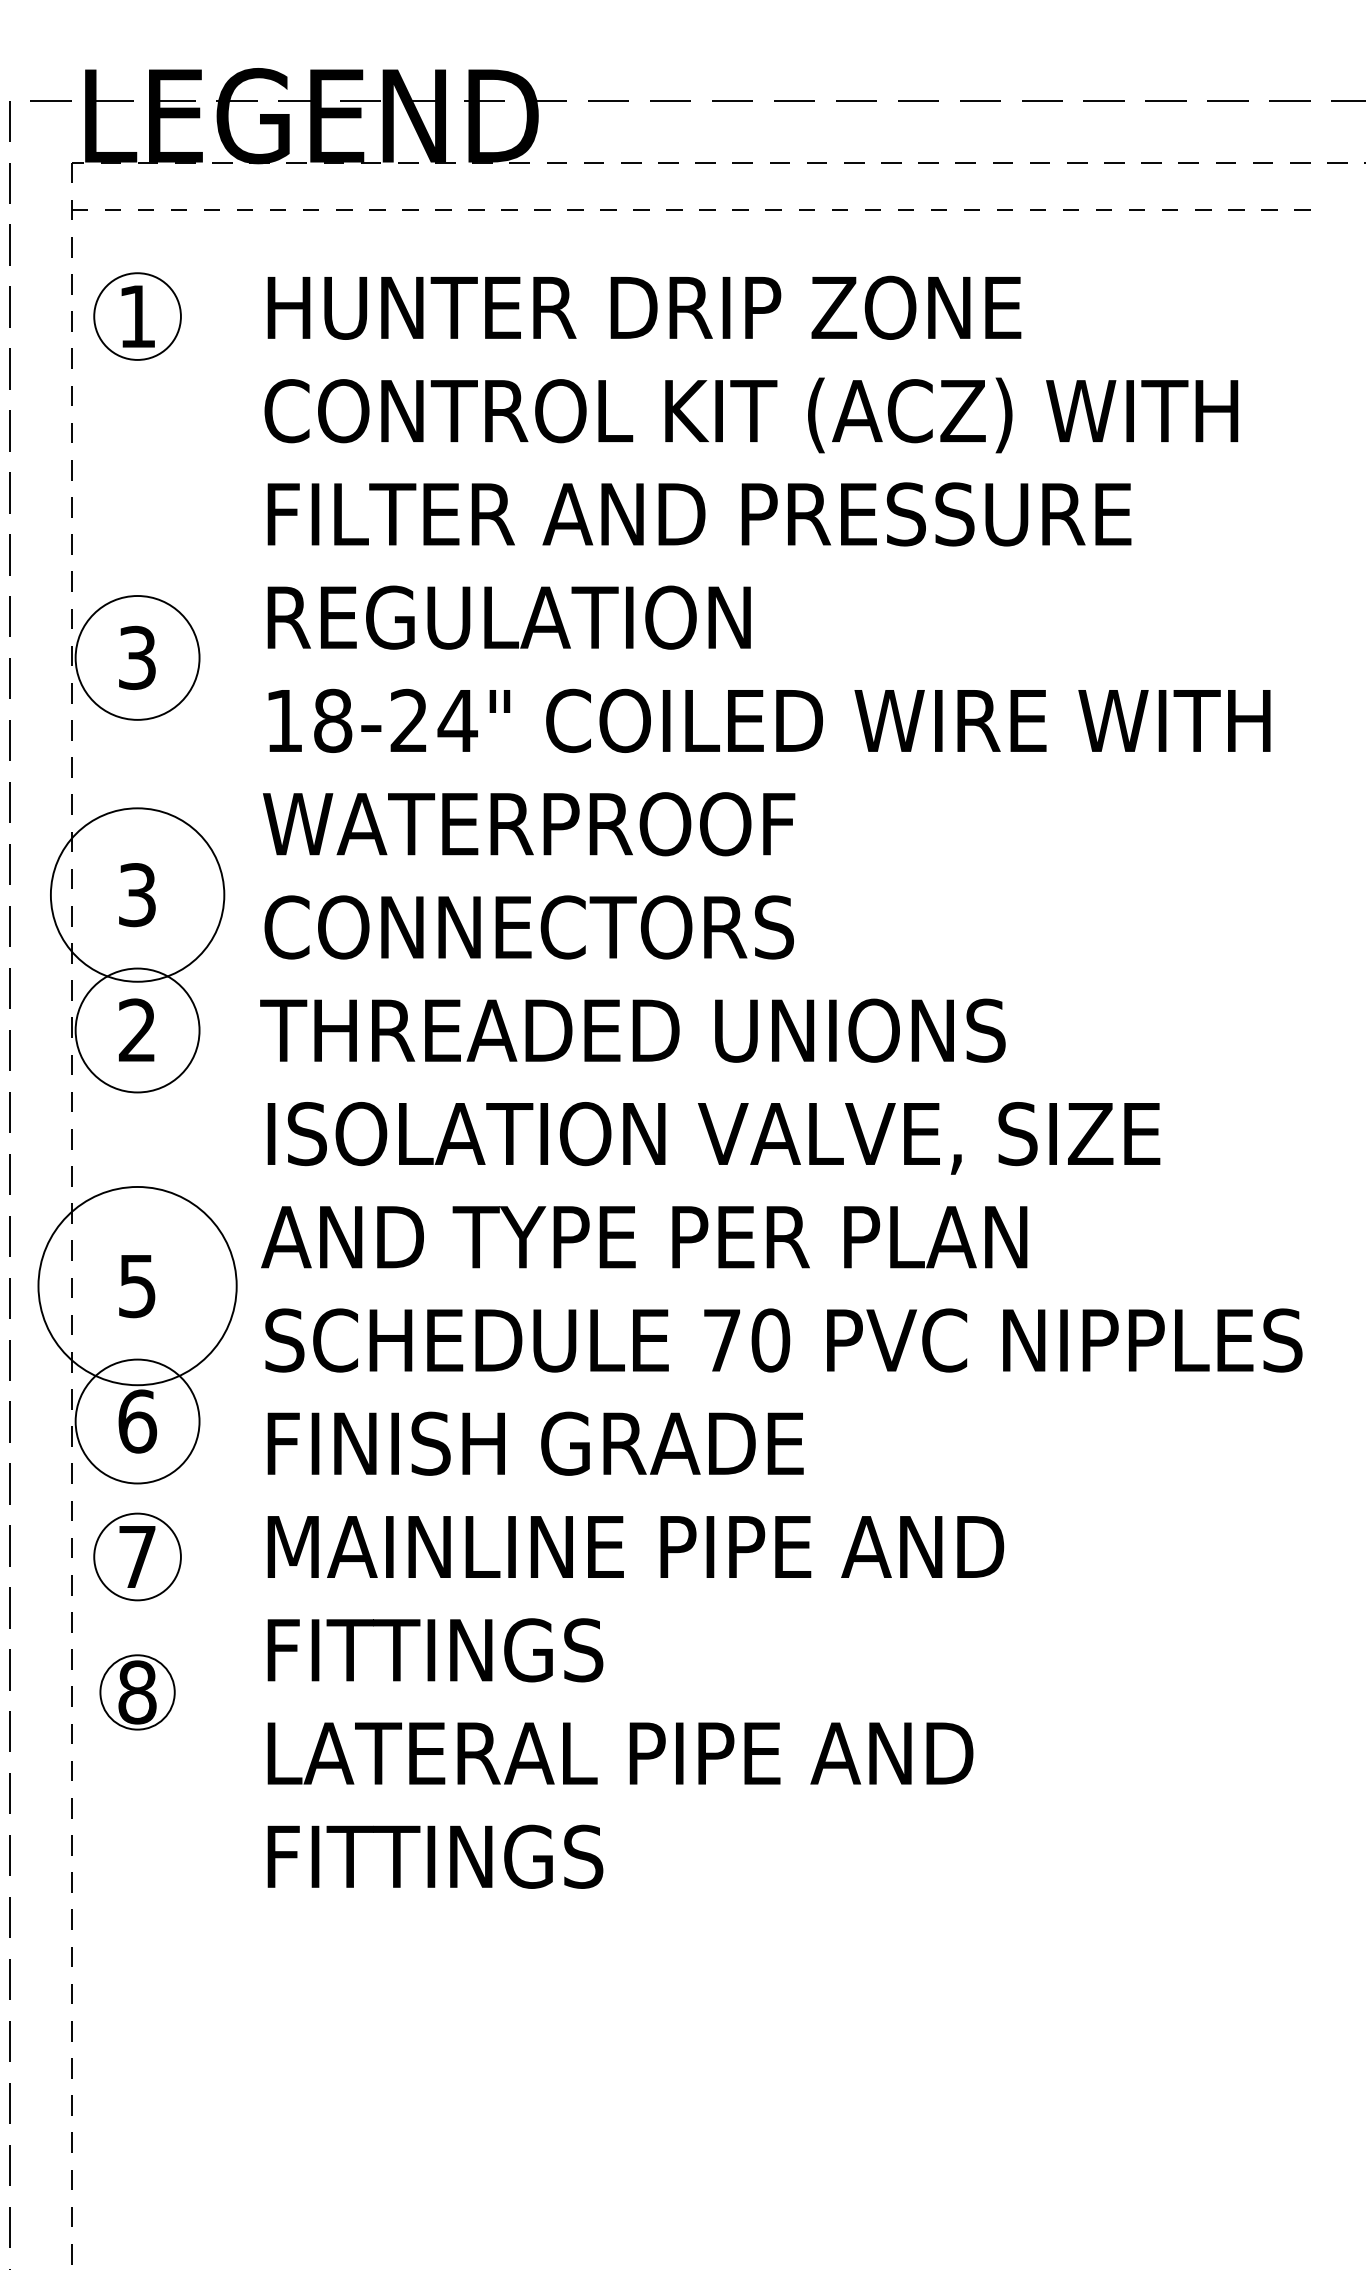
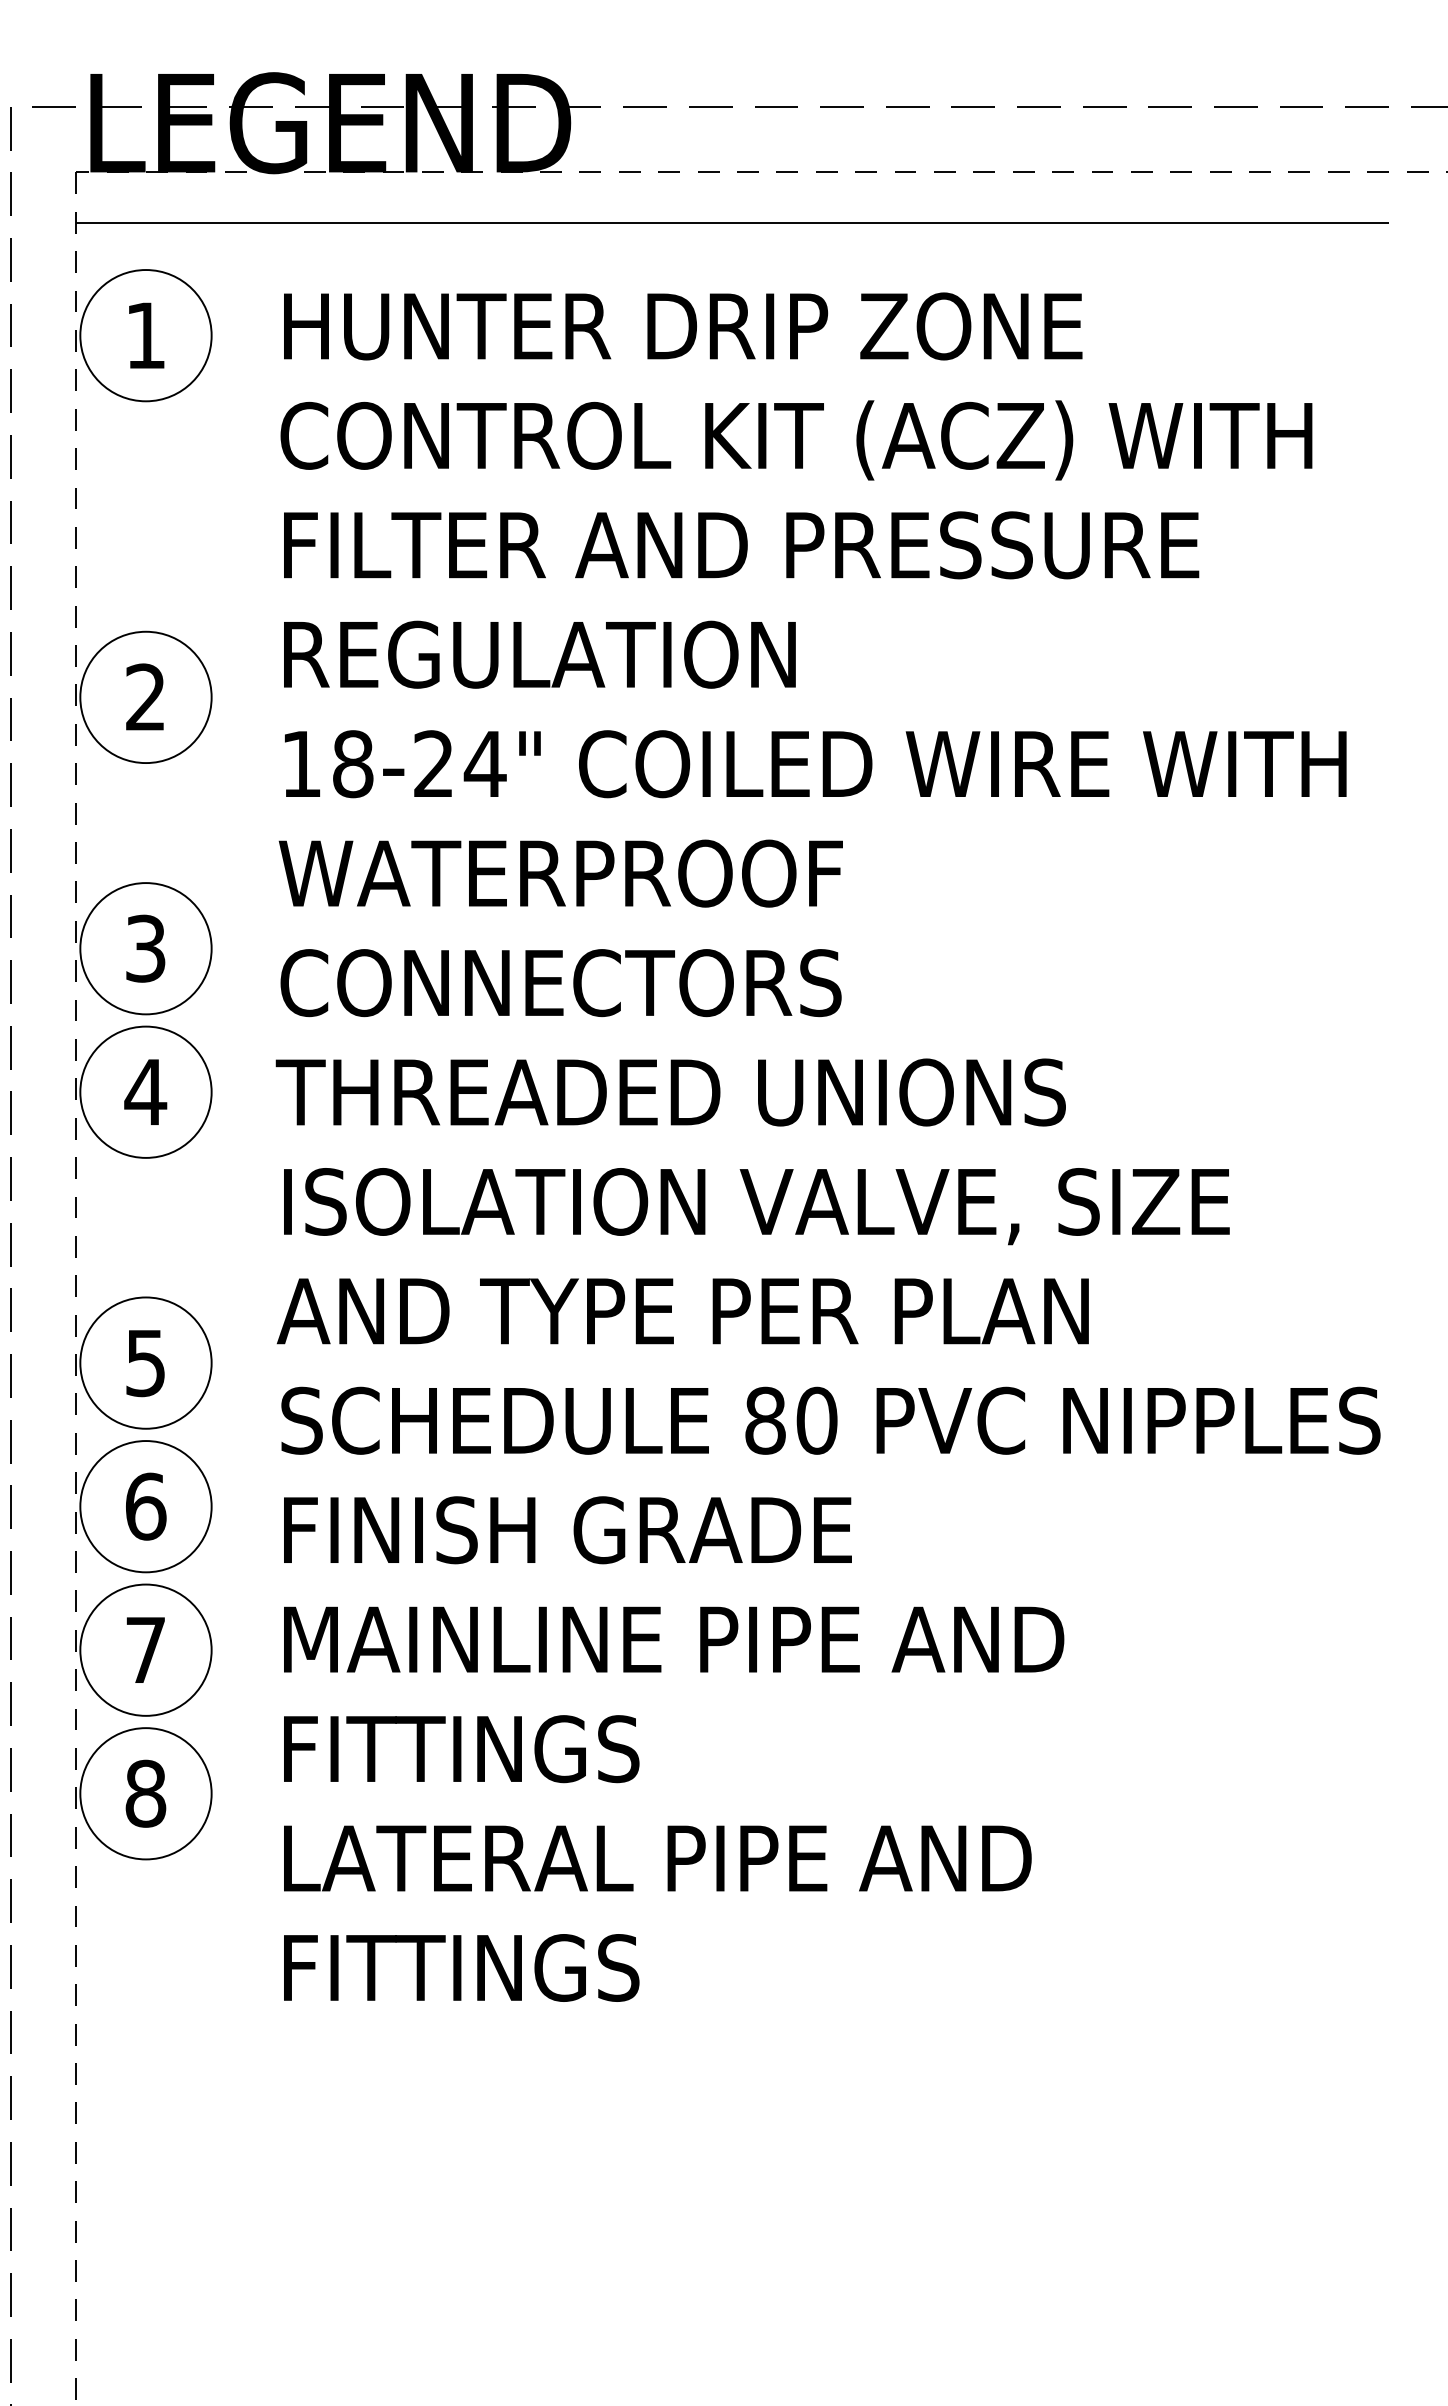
line: (691, 210) -> (733, 223), dashed -> solid
circle: (137, 316) -> (145, 335), size x1.43
text: (137, 658) -> (145, 697), 3 -> 2
circle: (137, 894) -> (145, 948), size x0.71
text: (137, 1029) -> (145, 1091), 2 -> 4
circle: (137, 1285) -> (145, 1362), size x0.62
text: (722, 1340) -> (765, 1420), 70 -> 80
circle: (137, 1556) -> (145, 1649), size x1.43
circle: (137, 1692) -> (145, 1793), size x1.67

